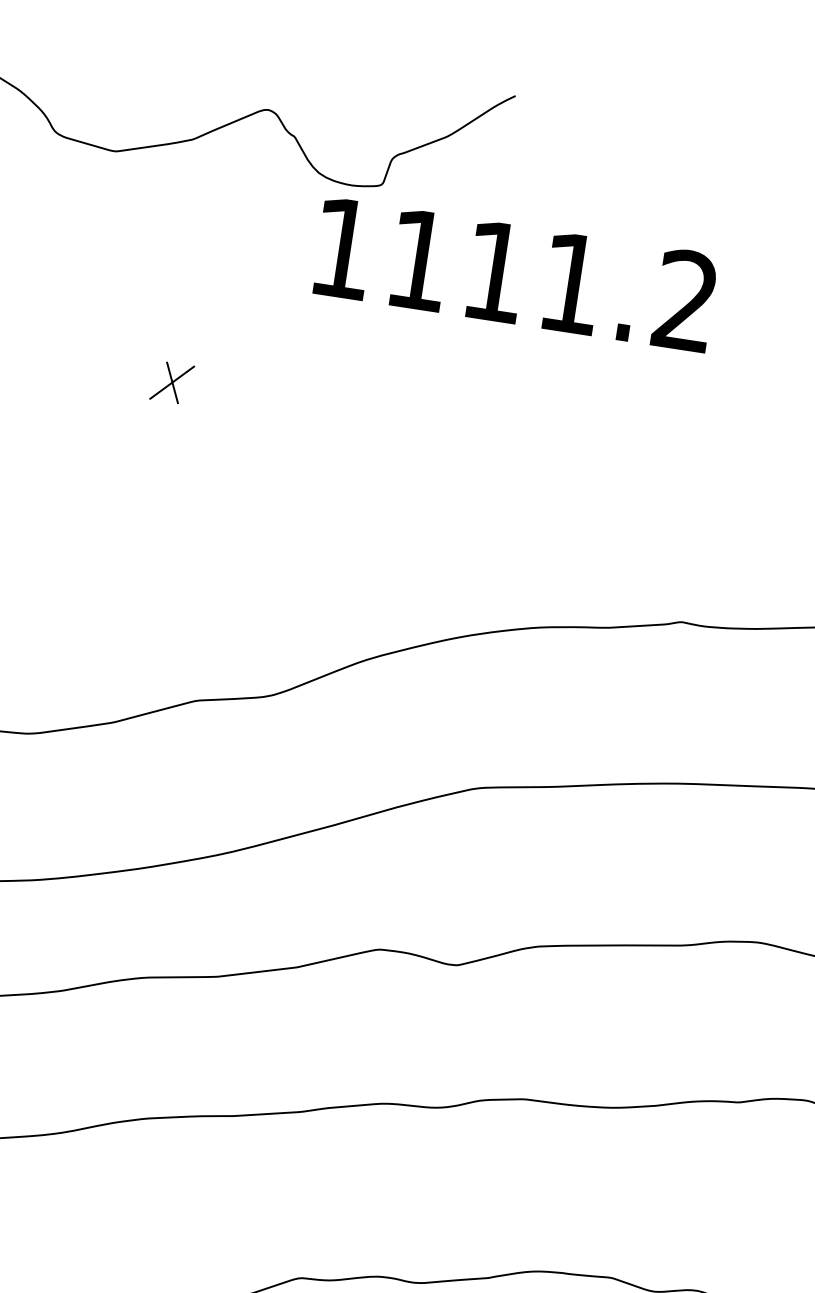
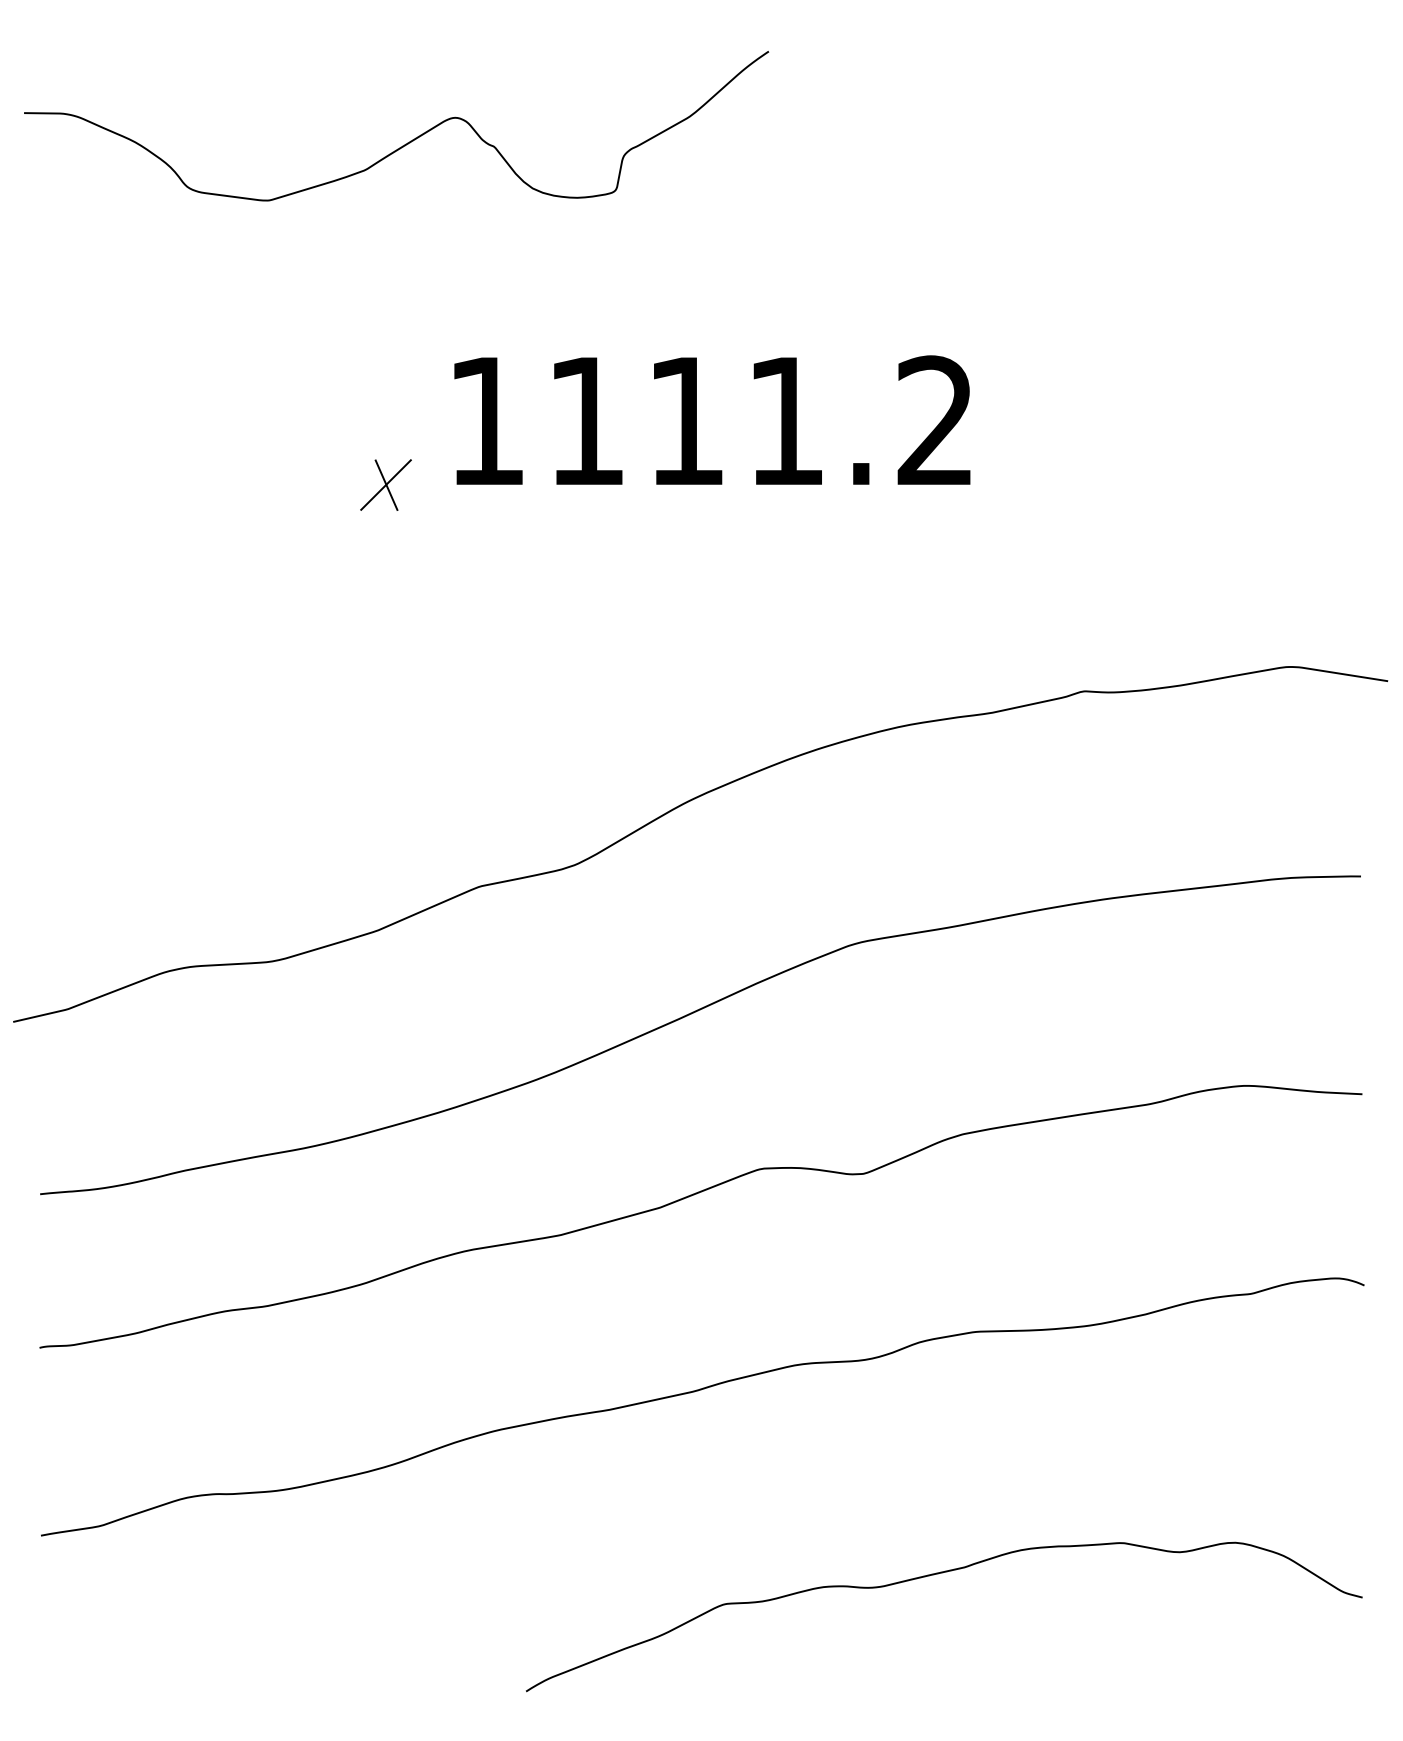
text: (515, 273) -> (712, 419), moved

